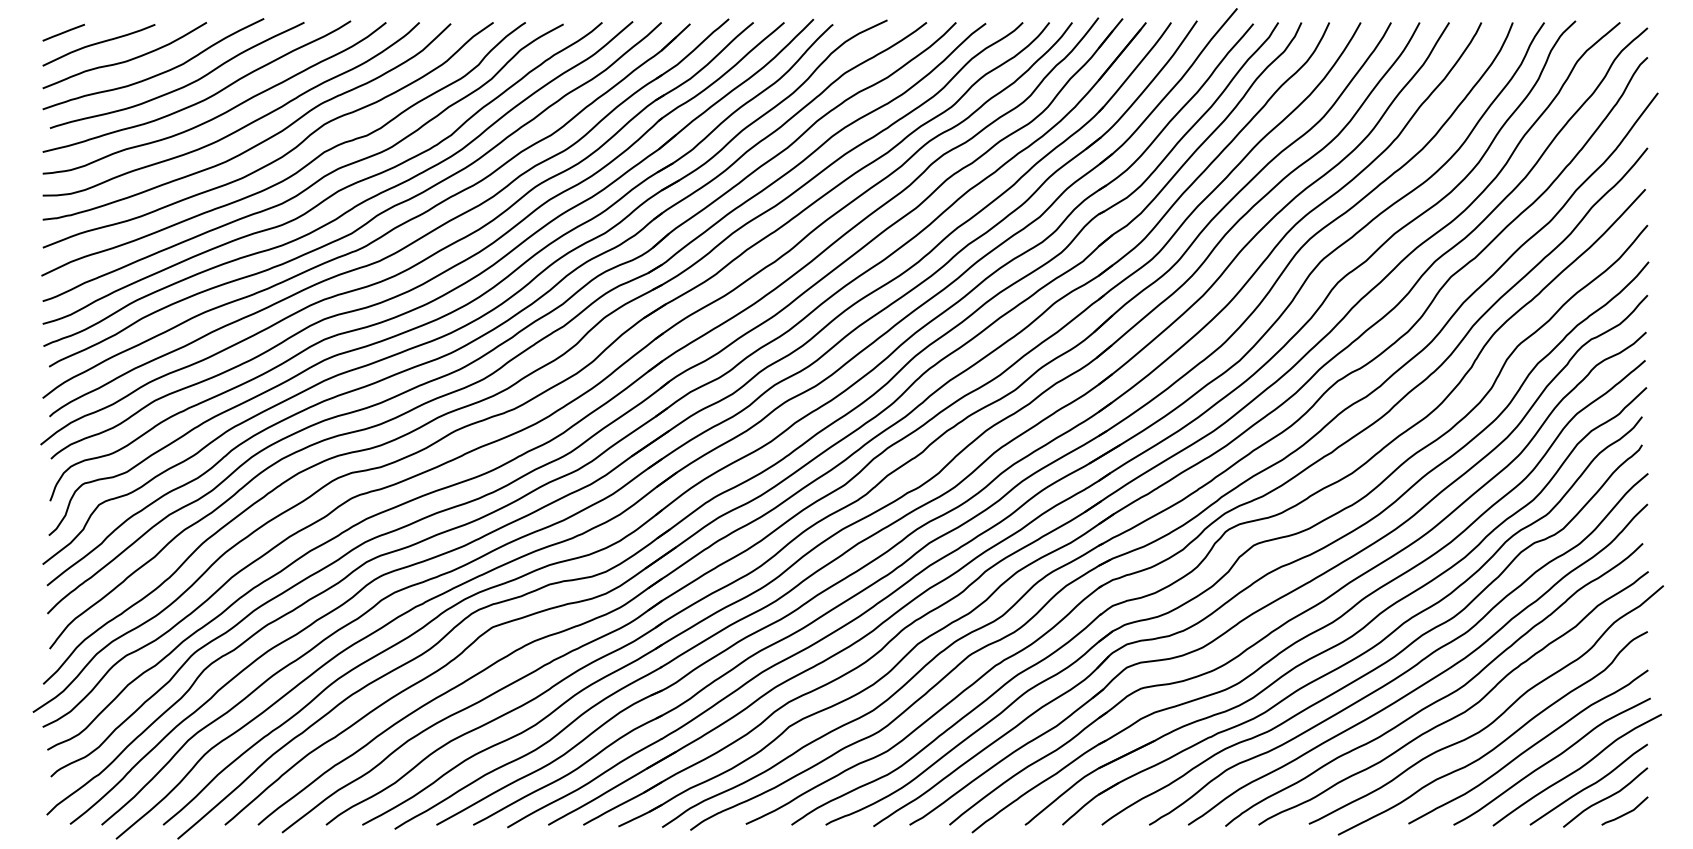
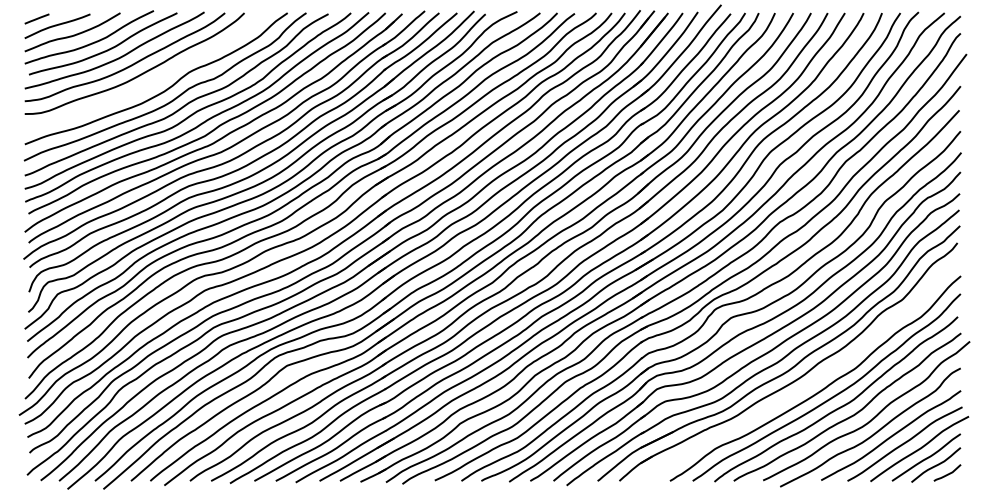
curve: (256, 143) -> (149, 83), removed
curve: (1386, 659) -> (808, 384), removed

